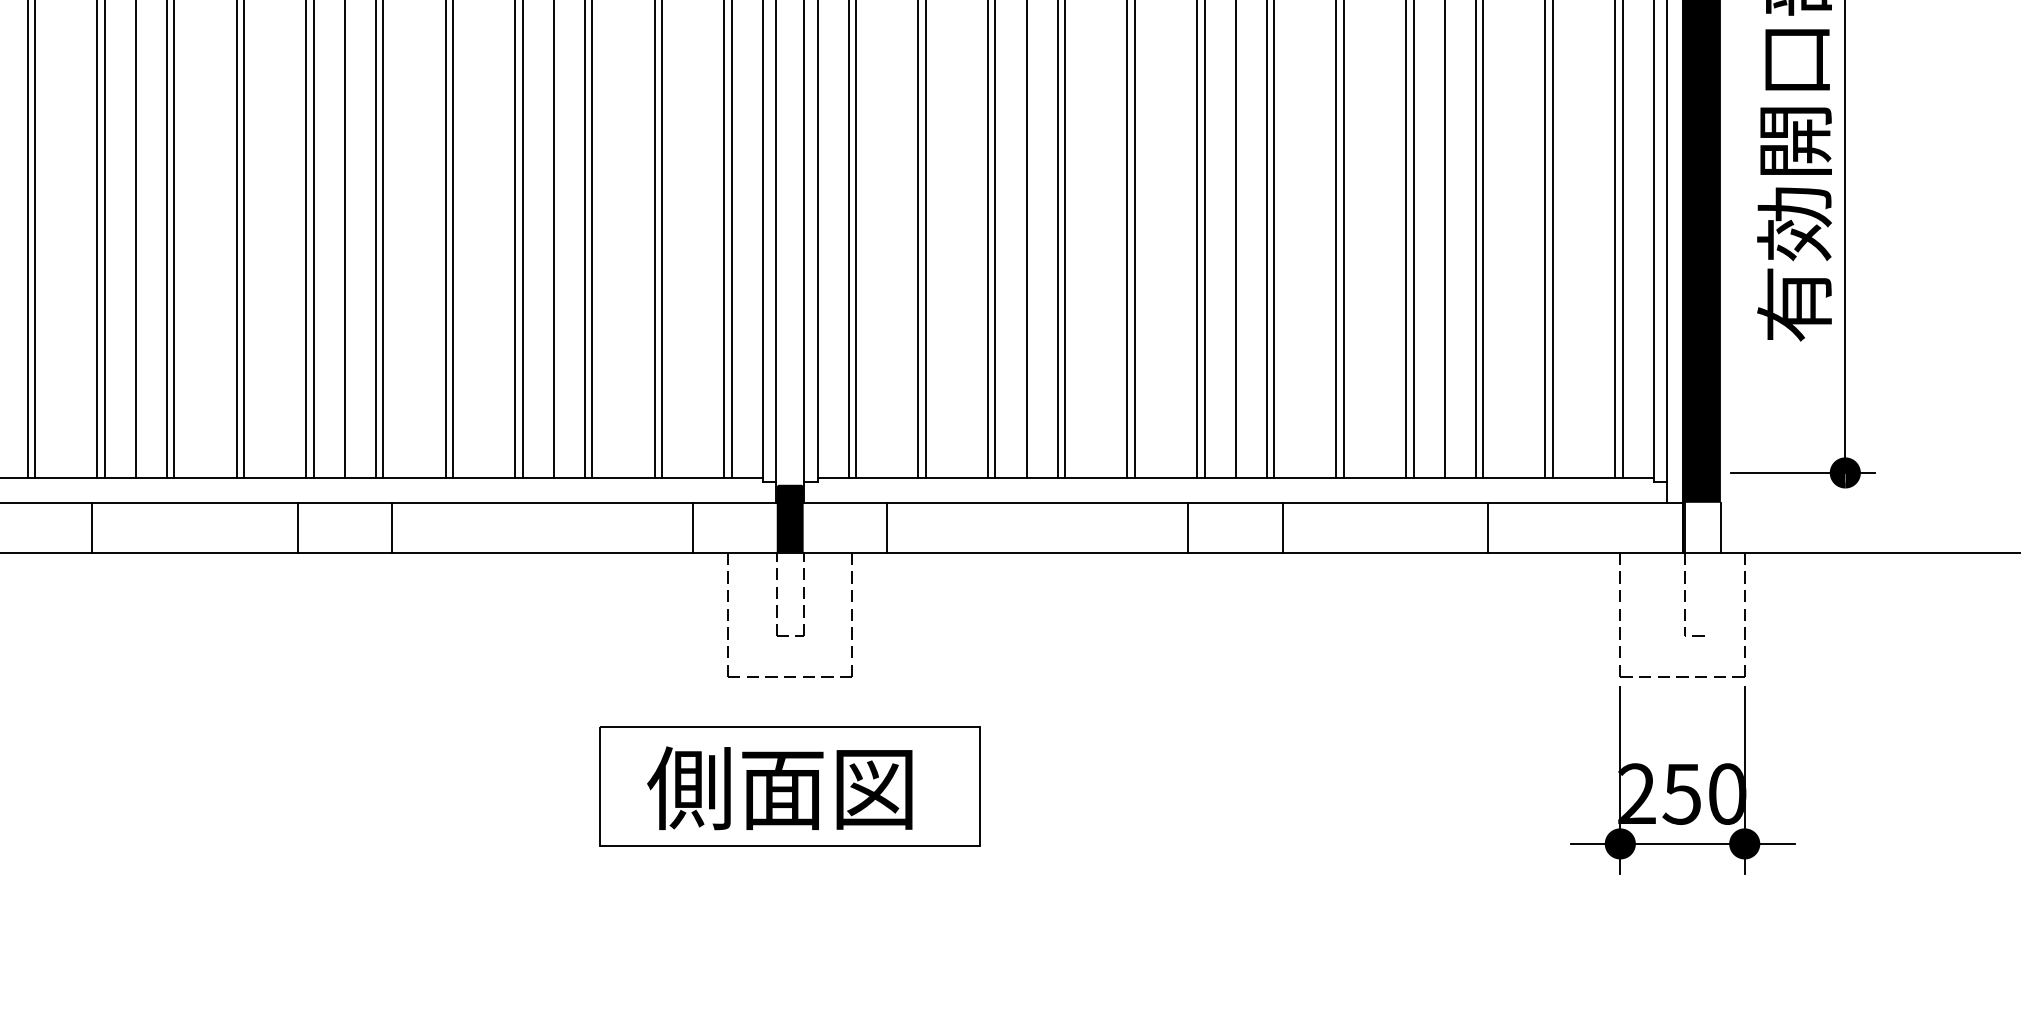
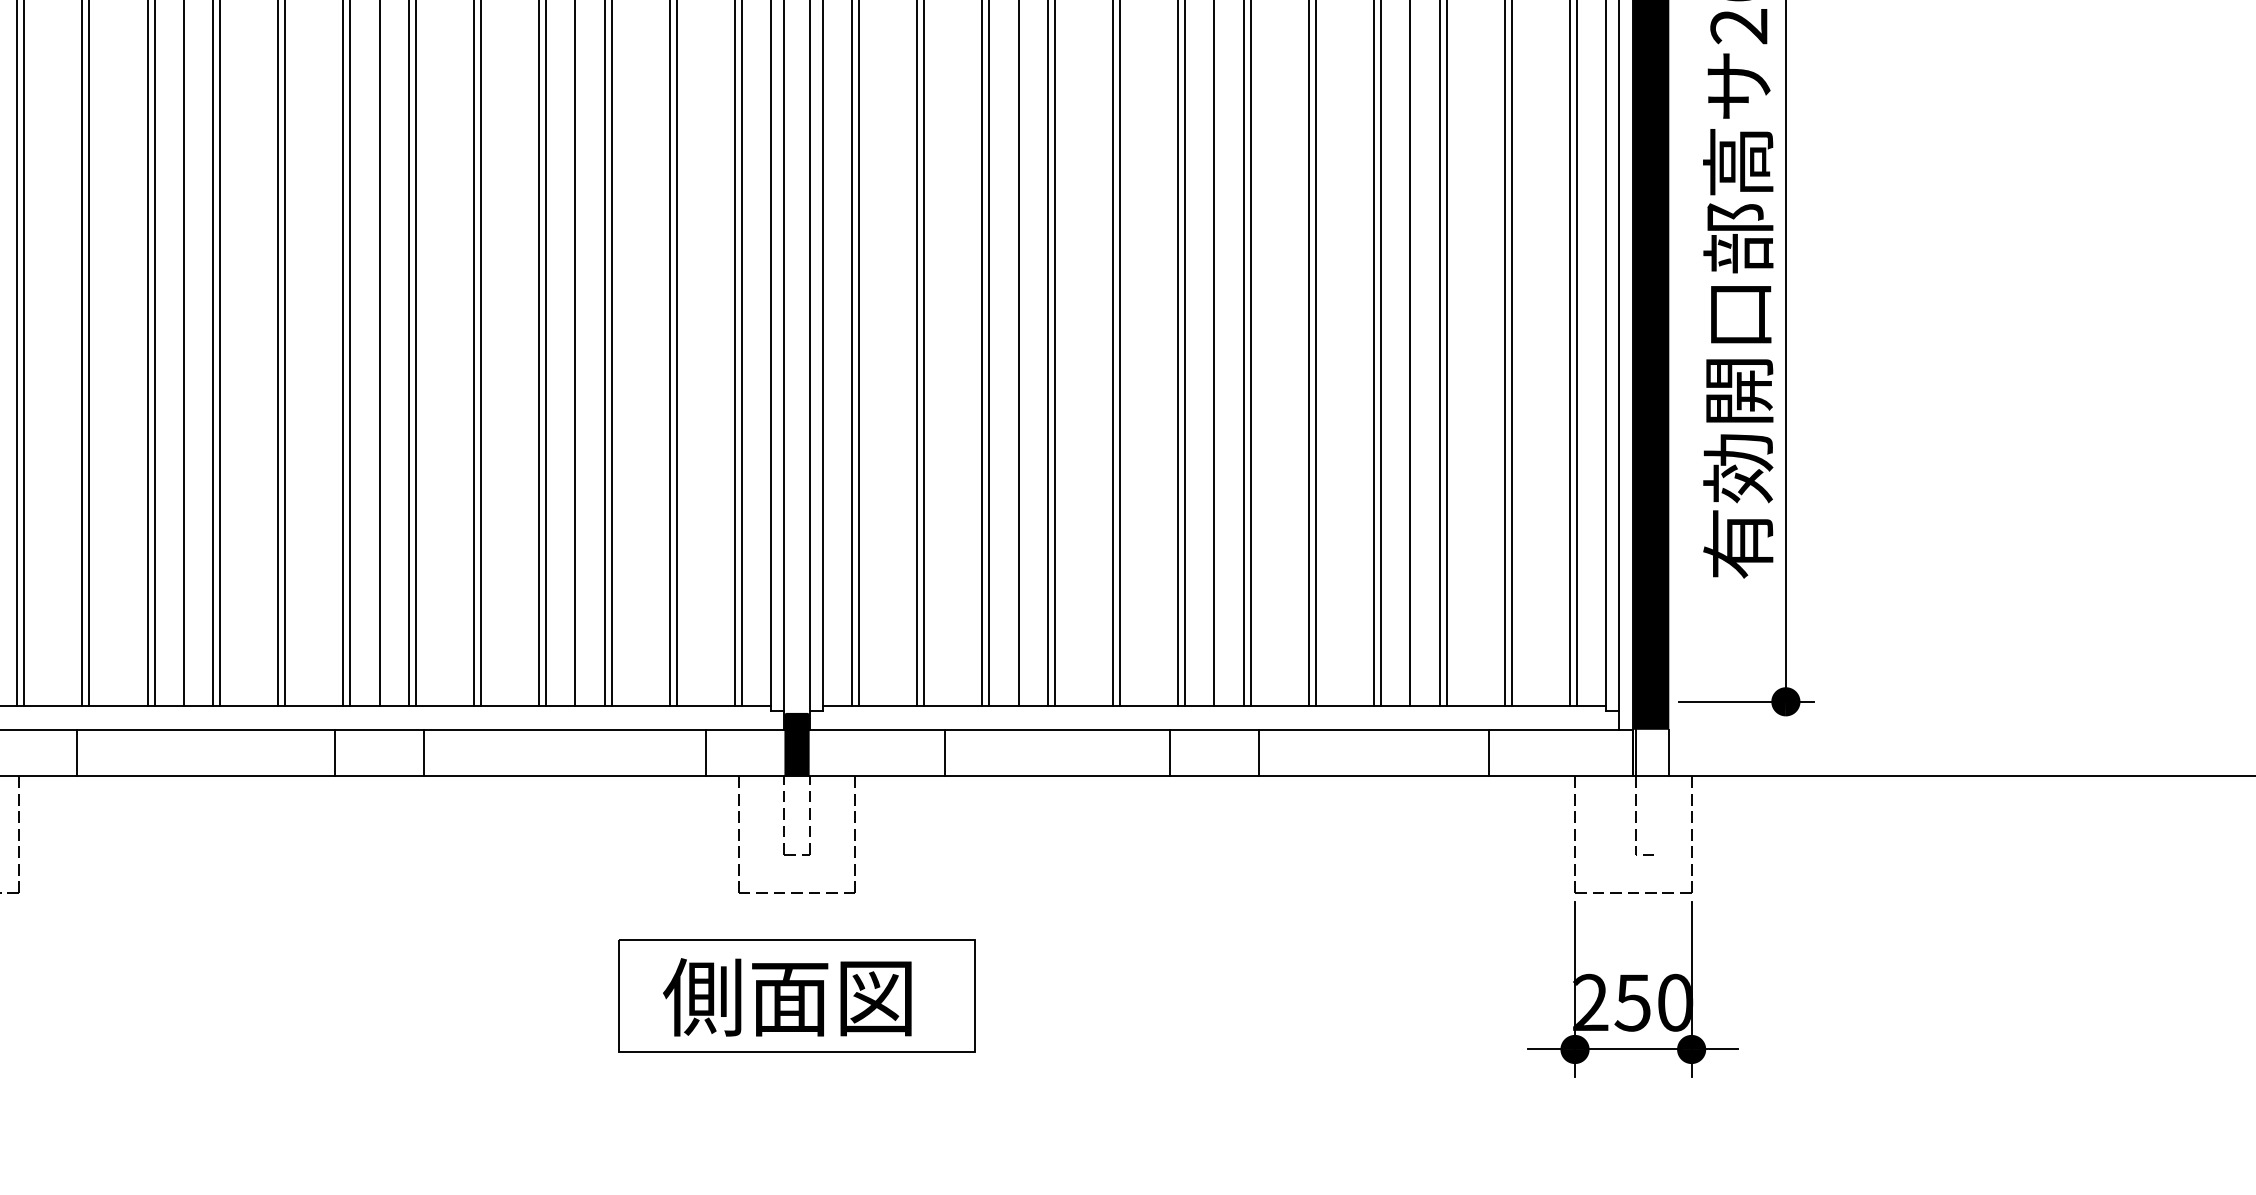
line: (91, 527) -> (76, 752), moved
line: (886, 527) -> (944, 752), moved
line: (1488, 527) -> (1489, 752), moved

